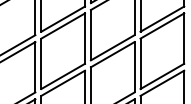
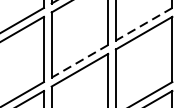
line: (161, 19) -> (143, 24), solid -> dashed
line: (112, 48) -> (79, 62), solid -> dashed

